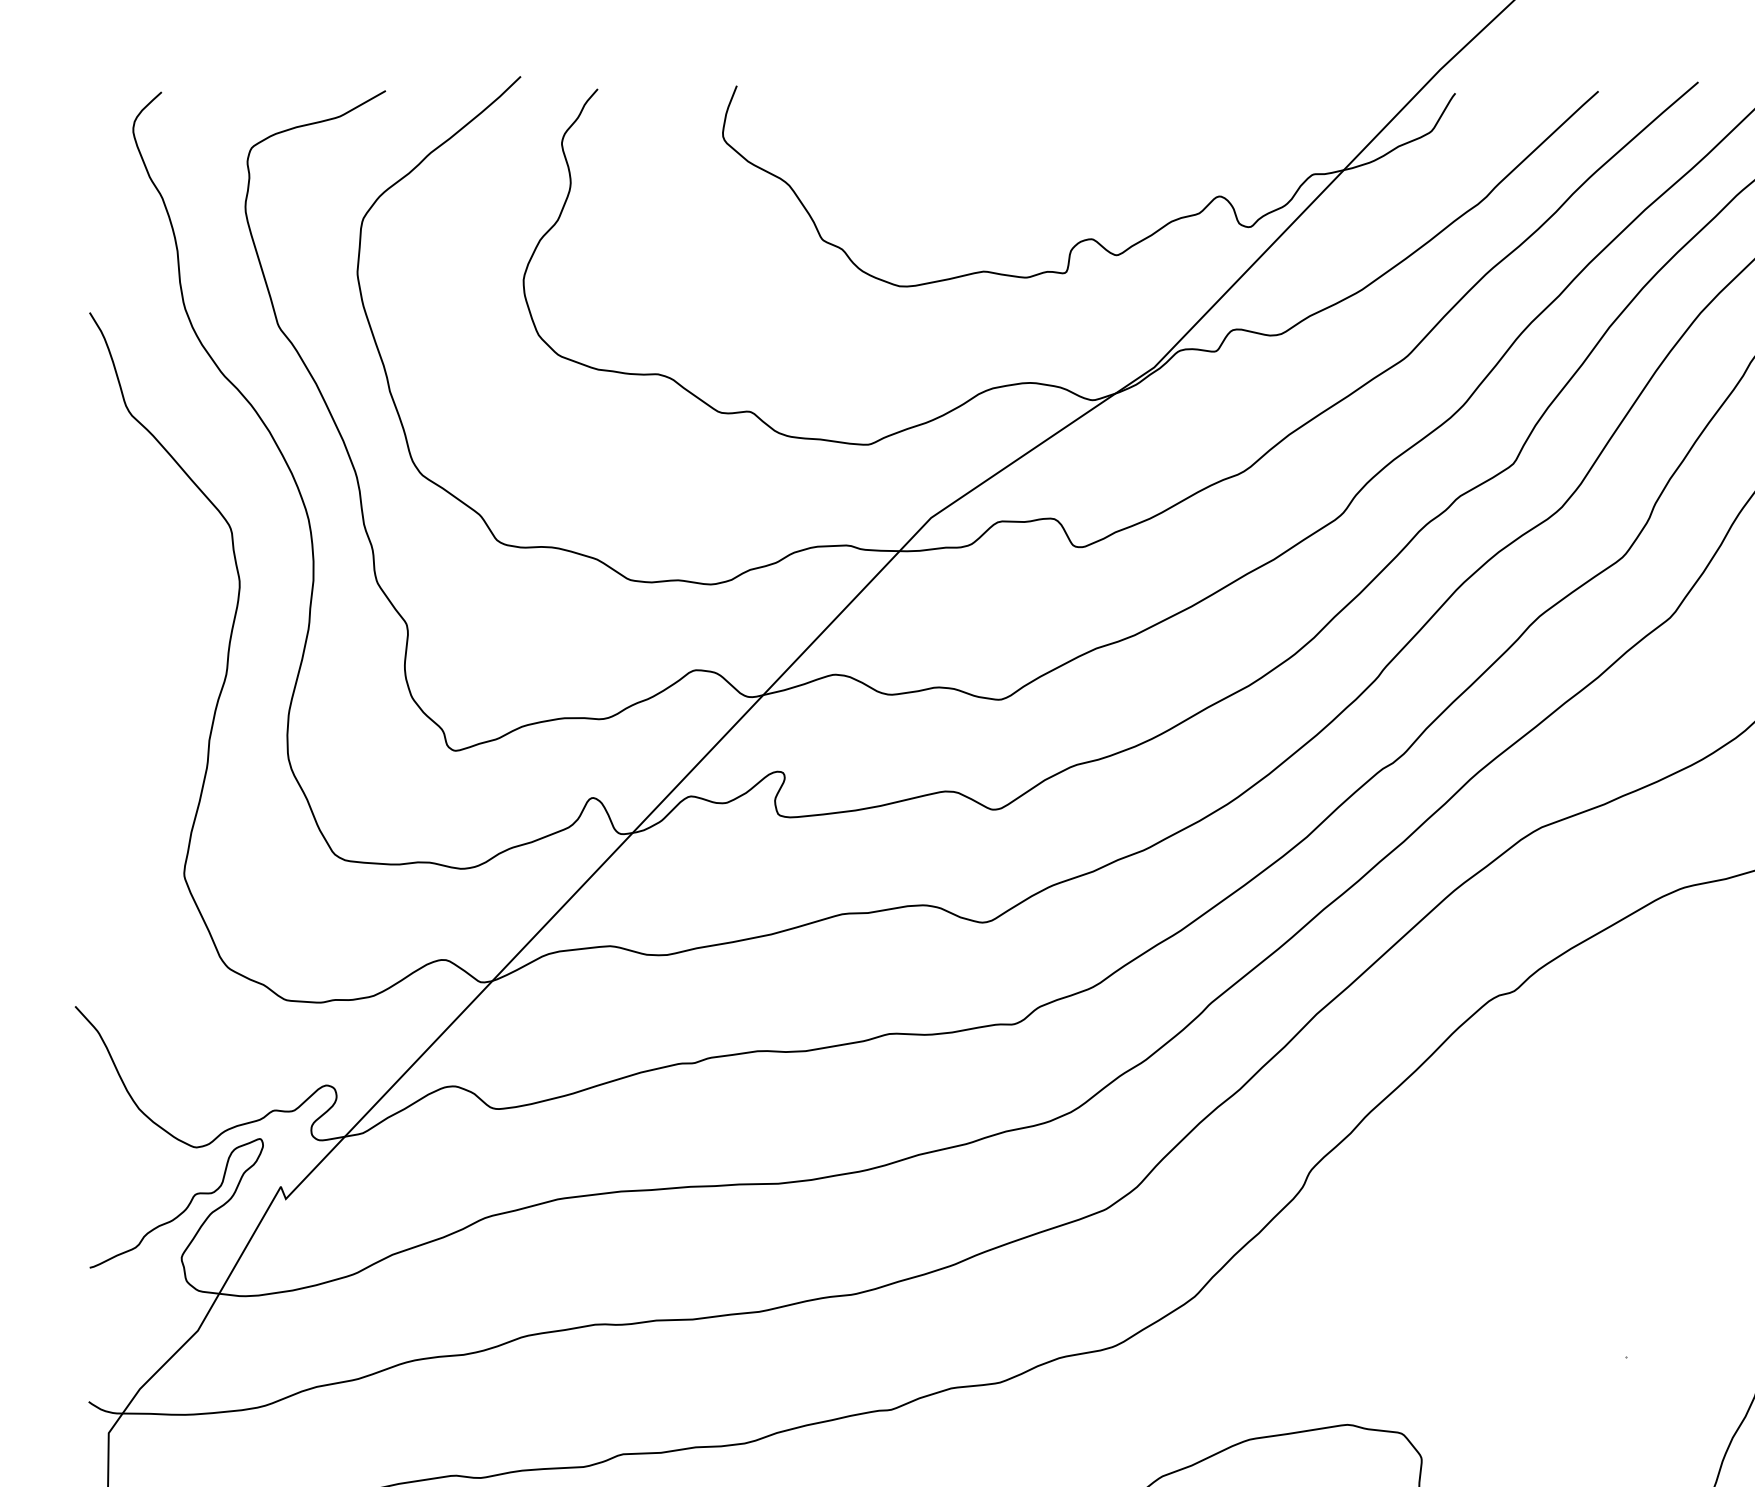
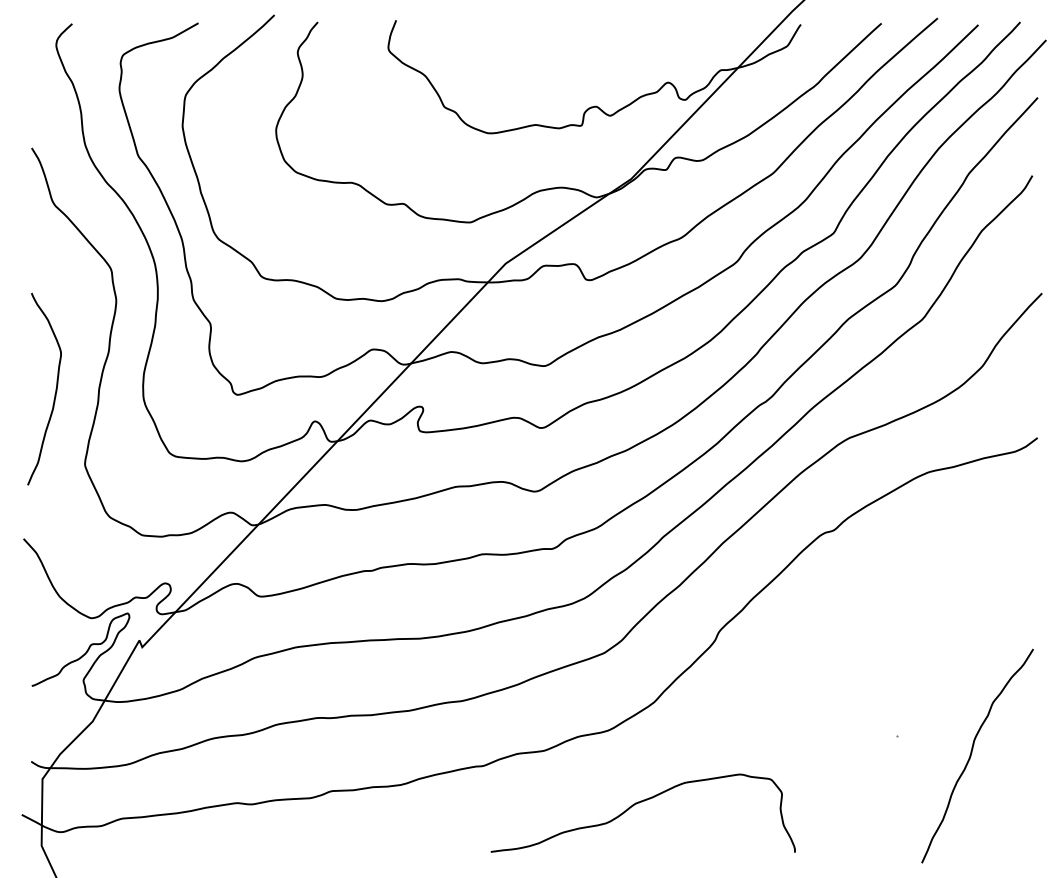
curve: (131, 741) -> (55, 389), added

